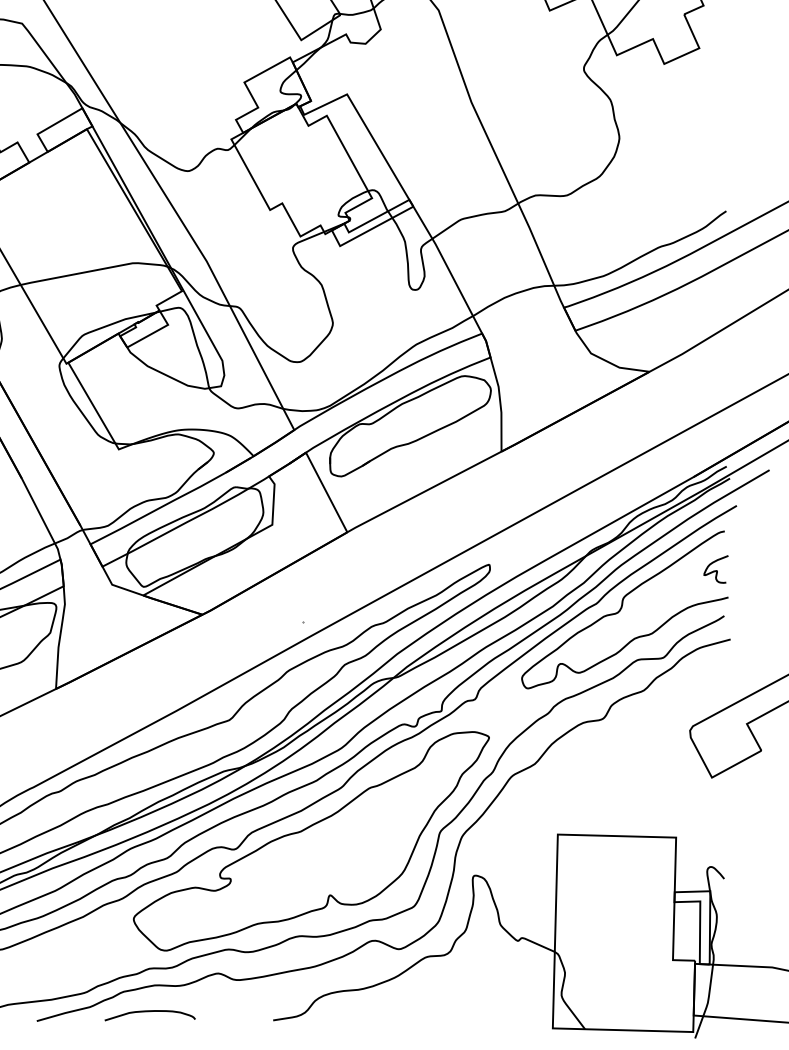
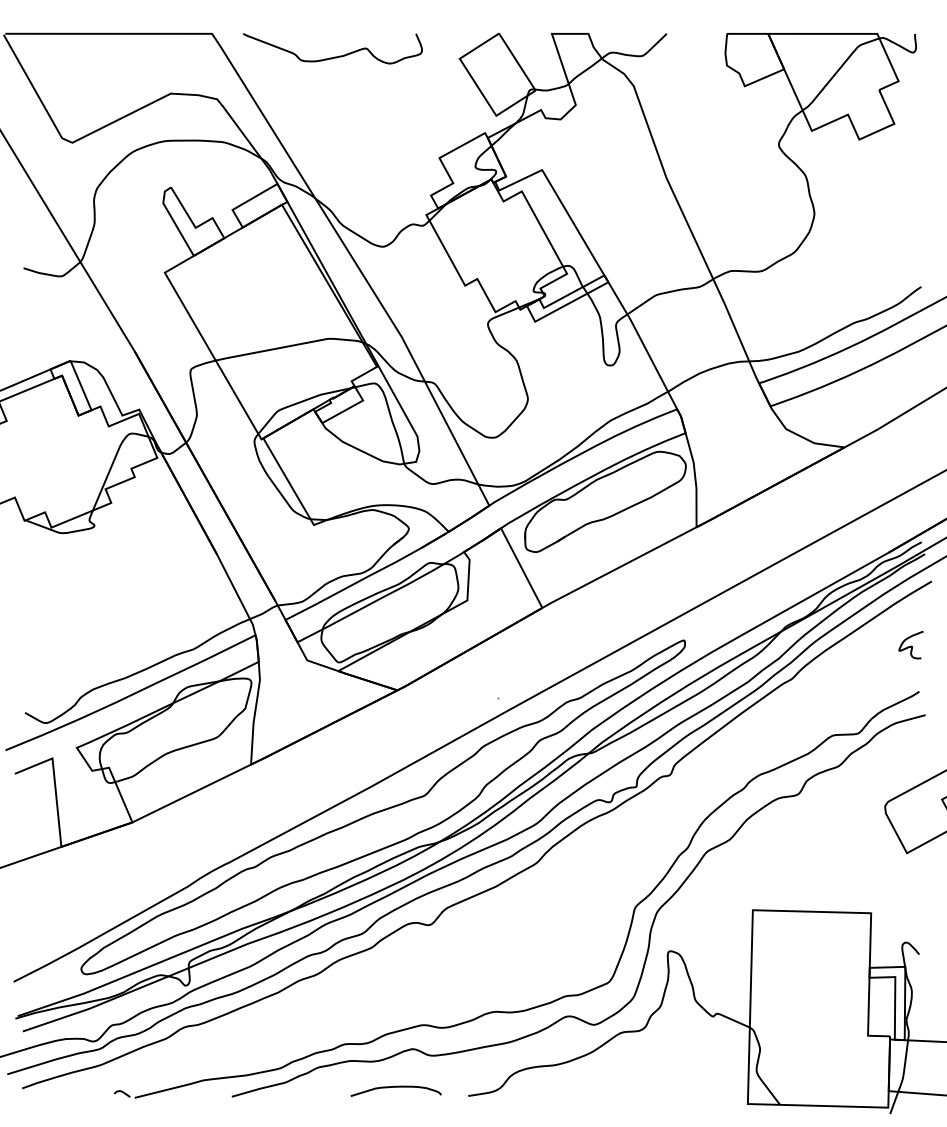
curve: (622, 607) -> (817, 683), removed
part: (311, 840) -> (506, 916), removed
curve: (149, 1011) -> (395, 1087), moved

